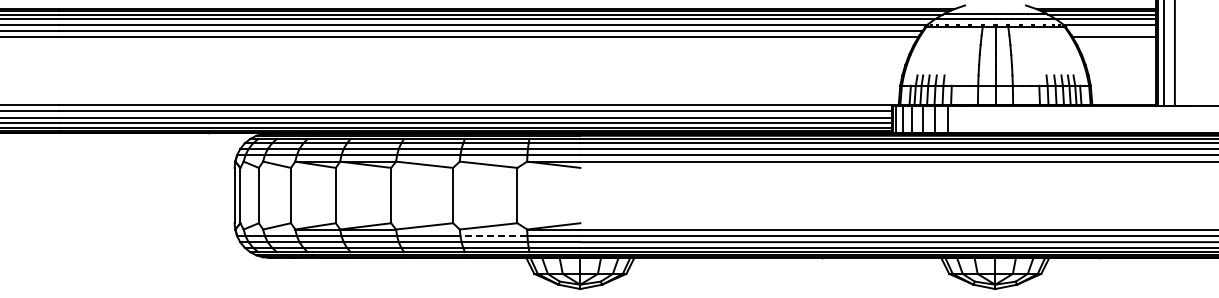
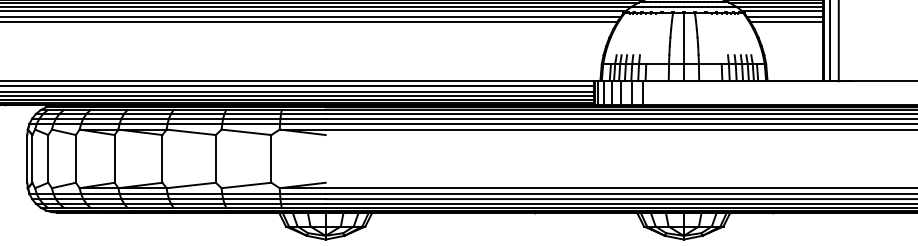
line: (1112, 30) -> (784, 16), added
line: (493, 235) -> (250, 193), dashed -> solid

